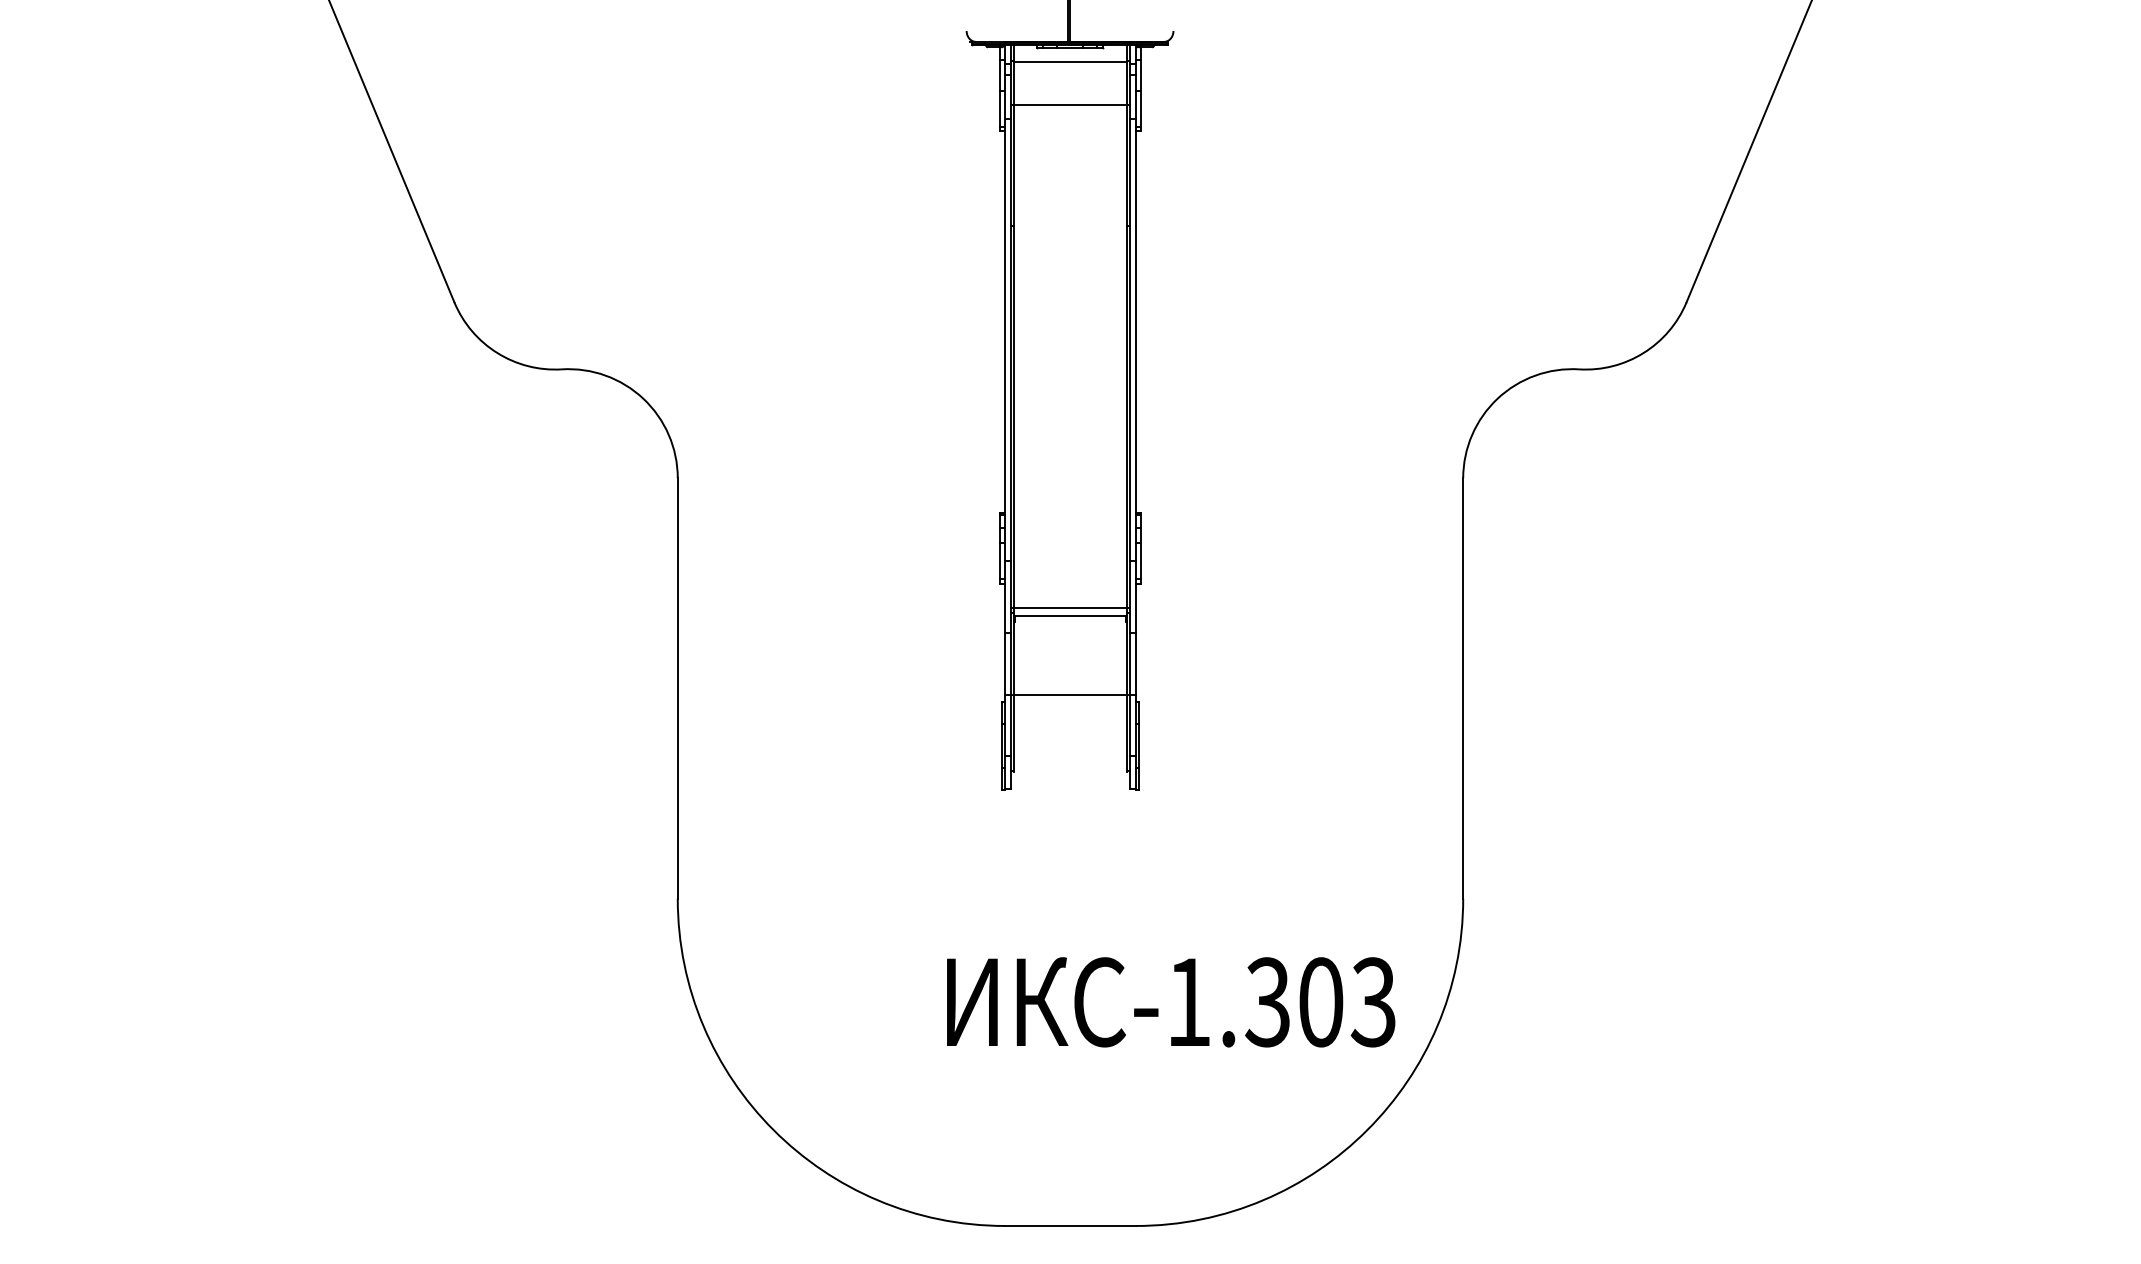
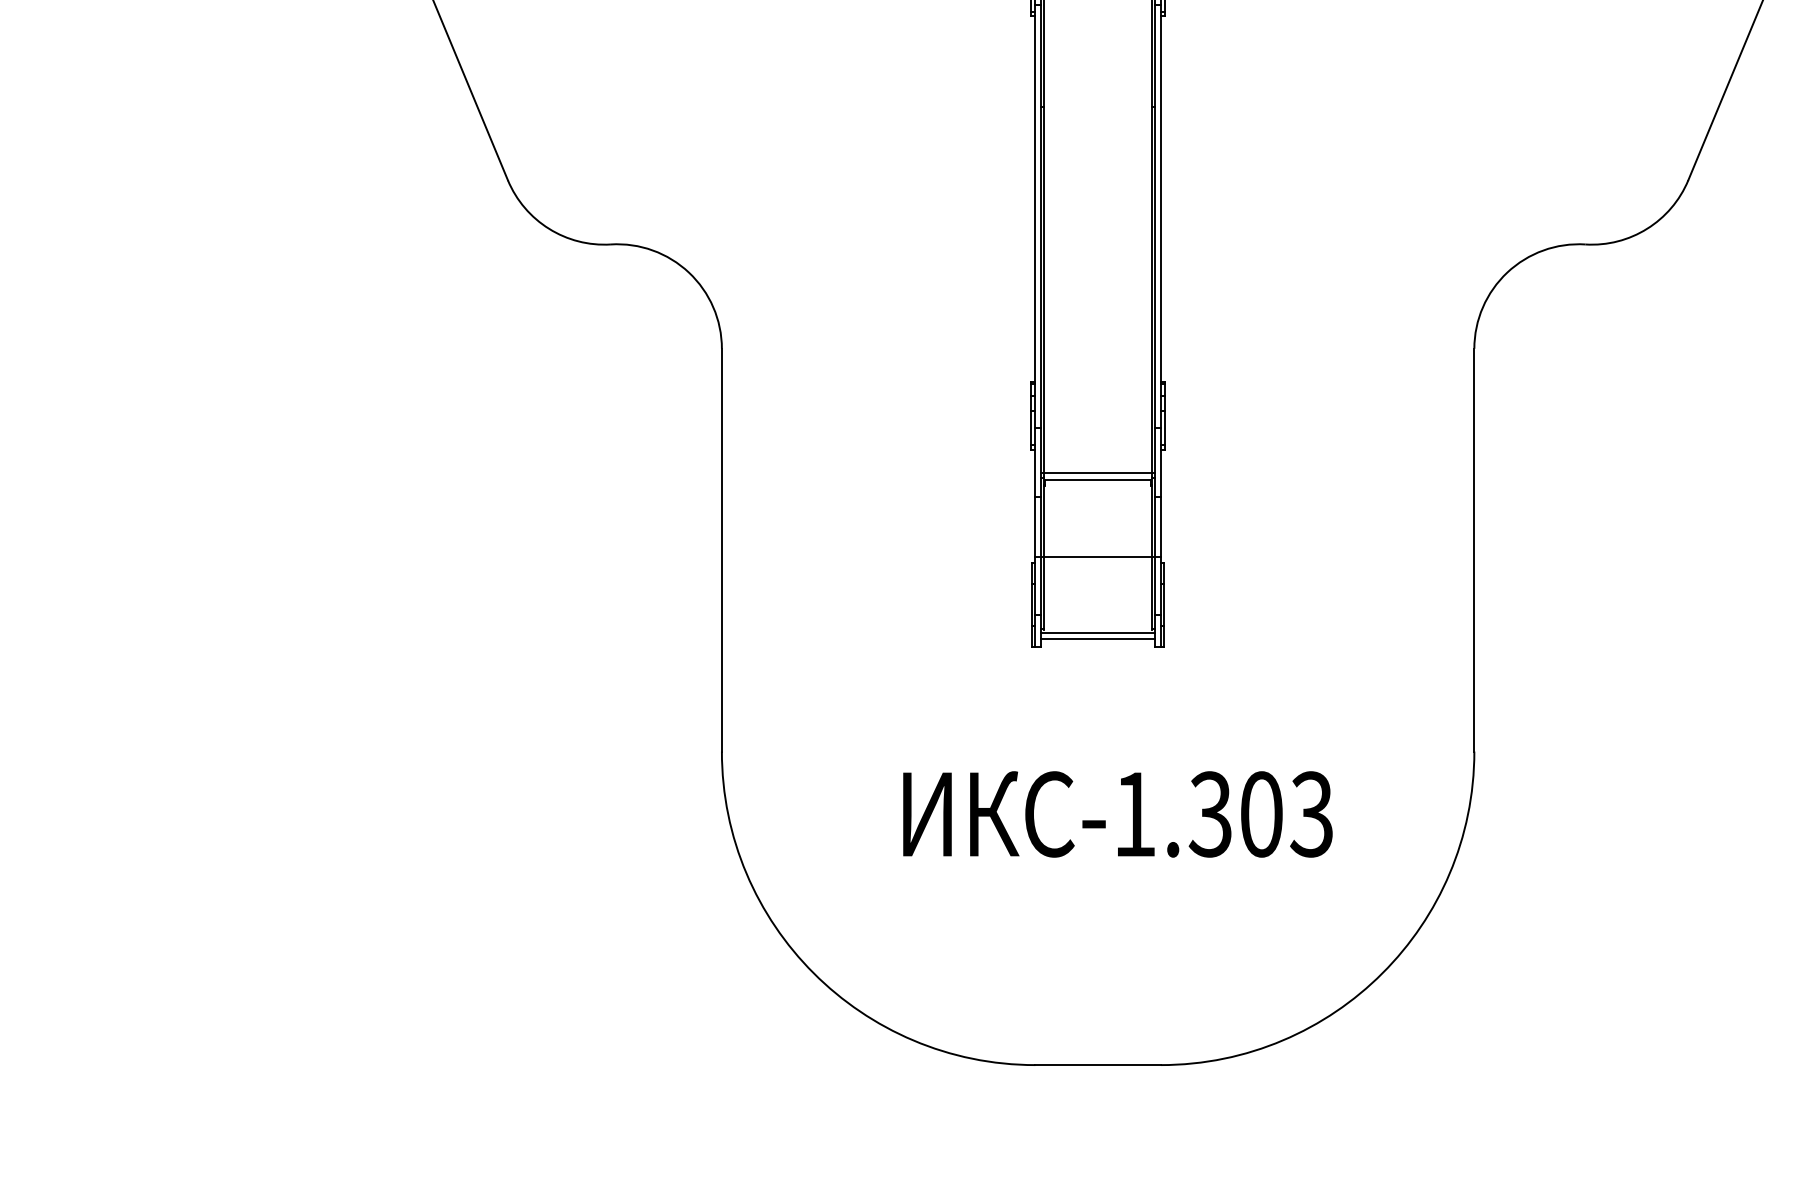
line: (1070, 775) -> (1098, 633), added
line: (1070, 780) -> (1098, 638), added
text: (1171, 1002) -> (1118, 814), moved

